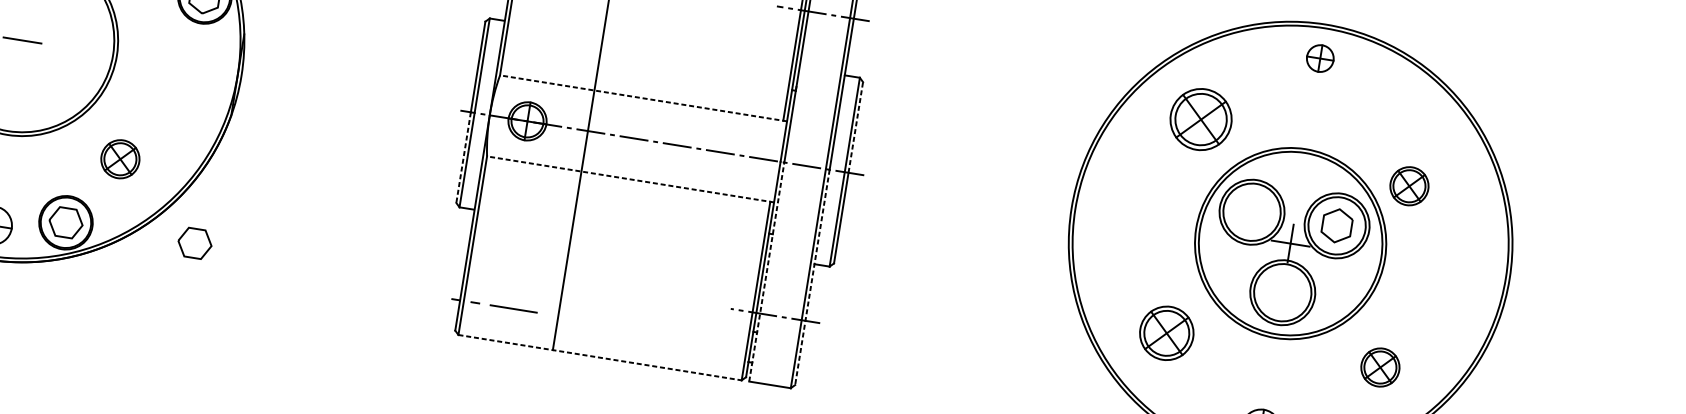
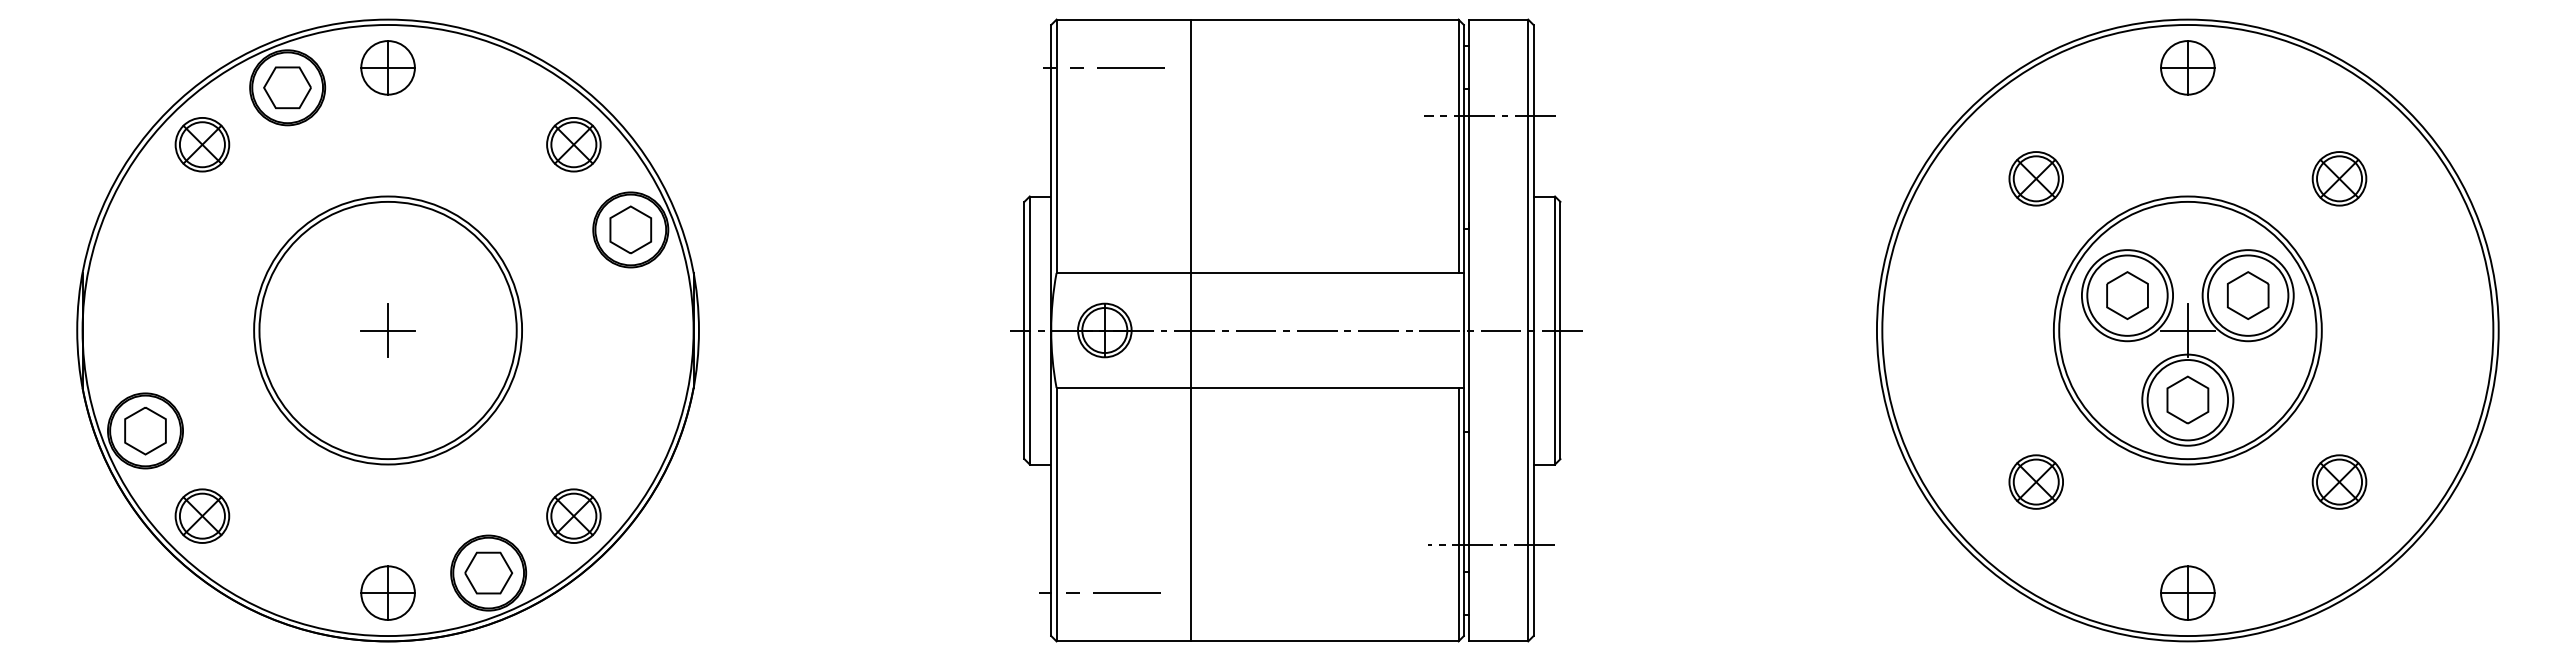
line: (22, 40) -> (388, 330), added
part: (1320, 58) -> (2187, 67), size x1.43
line: (643, 98) -> (1260, 272), dashed -> solid
part: (1200, 119) -> (2035, 178), size x0.62
line: (855, 127) -> (1560, 265), dashed -> solid
part: (120, 158) -> (573, 515), moved
line: (463, 158) -> (1024, 395), dashed -> solid
line: (630, 179) -> (1260, 387), dashed -> solid
part: (1409, 186) -> (2339, 178), moved
part: (1252, 212) -> (2127, 295), added
part: (194, 242) -> (671, 572), removed
line: (766, 271) -> (1469, 485), dashed -> solid
line: (812, 277) -> (1533, 483), dashed -> solid
part: (1282, 292) -> (2187, 399), added
part: (1166, 332) -> (2035, 481), size x0.71
line: (600, 357) -> (1257, 641), dashed -> solid

